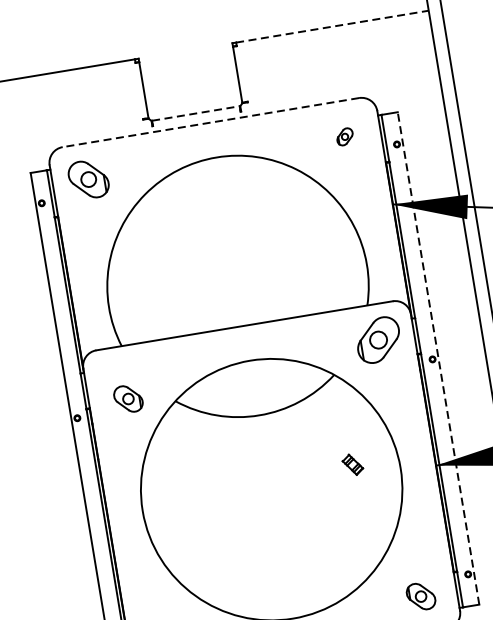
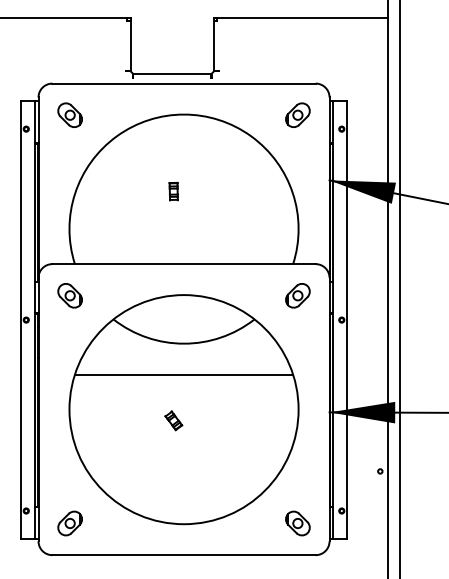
line: (332, 27) -> (302, 18), dashed -> solid
line: (196, 113) -> (172, 73), dashed -> solid
line: (211, 122) -> (184, 83), dashed -> solid
part: (344, 136) -> (297, 114), size x1.67
part: (87, 178) -> (69, 114), size x0.71
part: (219, 246) -> (173, 191), added
part: (378, 340) -> (297, 295), size x0.62
line: (439, 358) -> (347, 320), dashed -> solid
part: (127, 398) -> (69, 295), moved
line: (264, 450) -> (183, 374), added
part: (352, 464) -> (173, 420), moved

